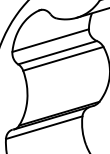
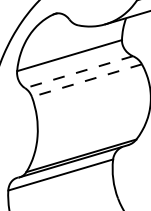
line: (57, 52) -> (78, 71), solid -> dashed
line: (63, 58) -> (87, 80), solid -> dashed

